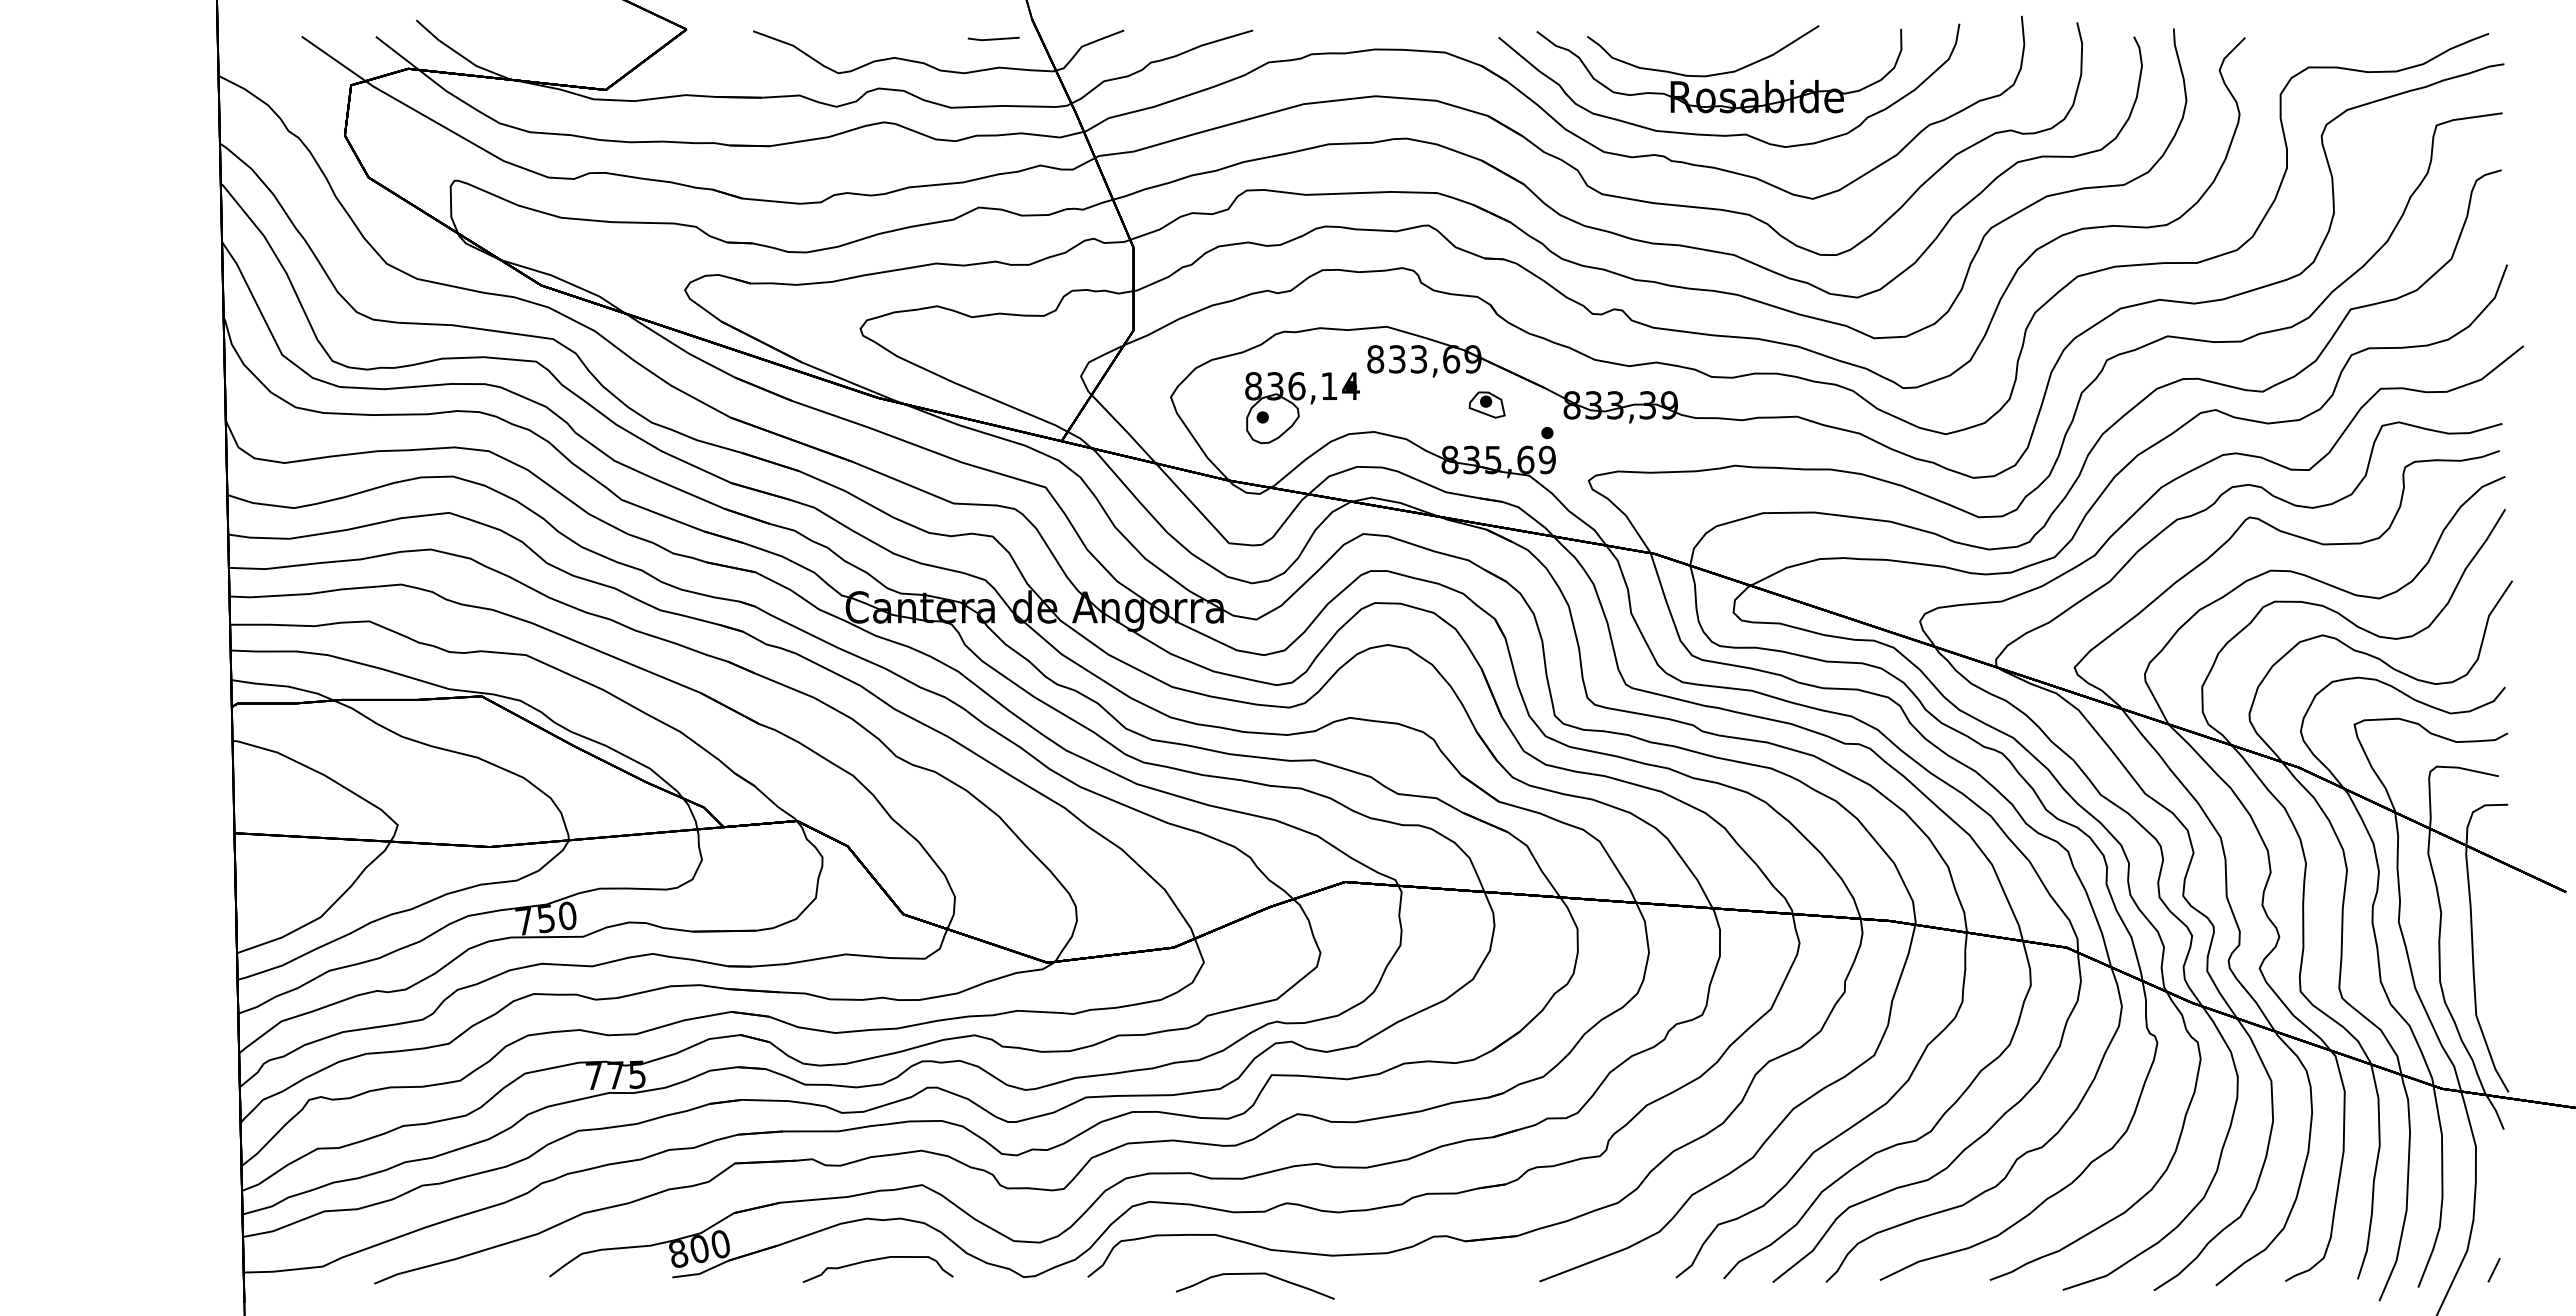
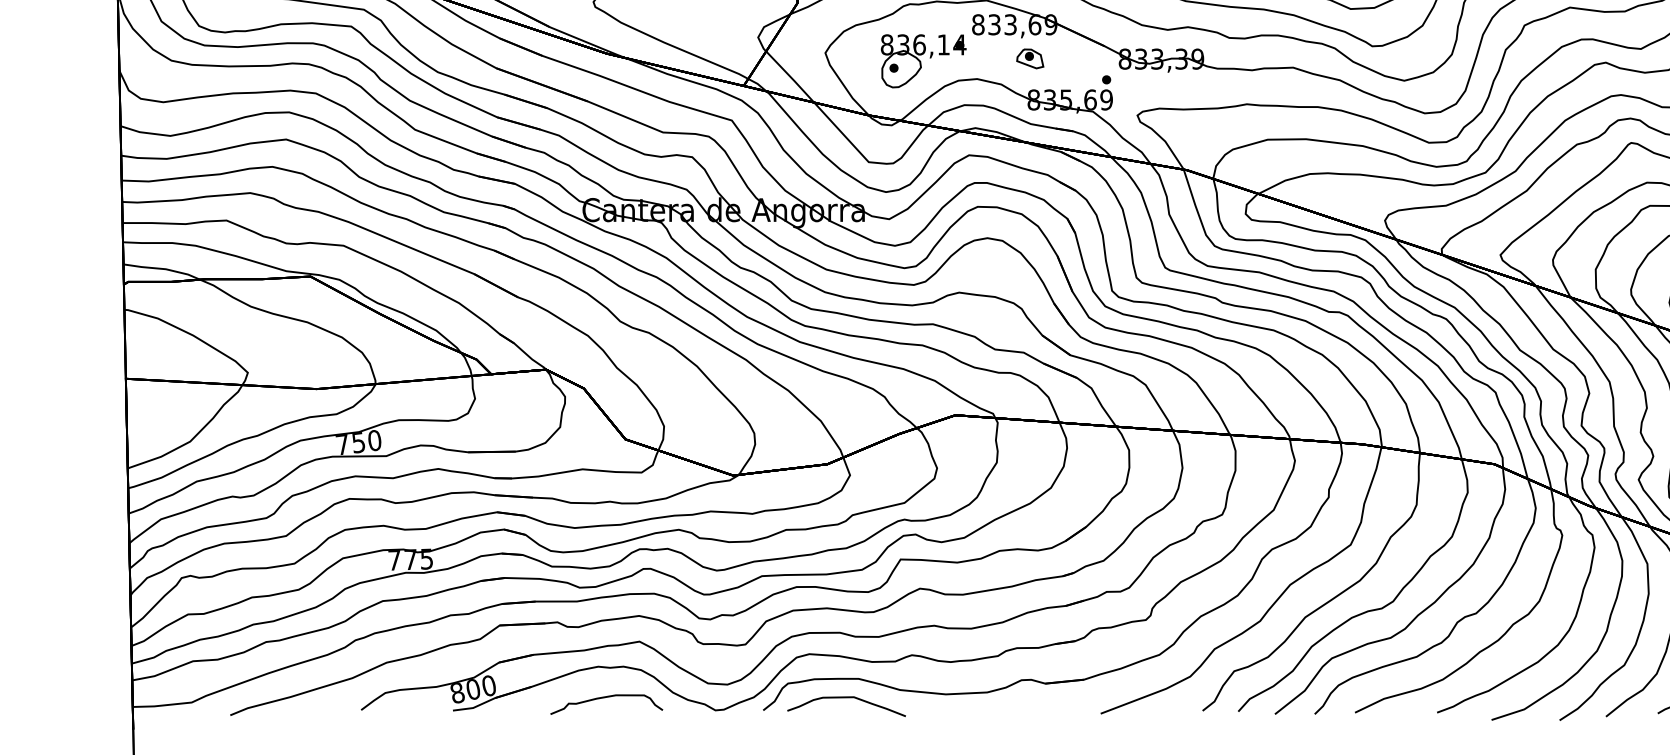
part: (1486, 404) -> (1029, 58), moved
curve: (1255, 1274) -> (846, 697), moved

